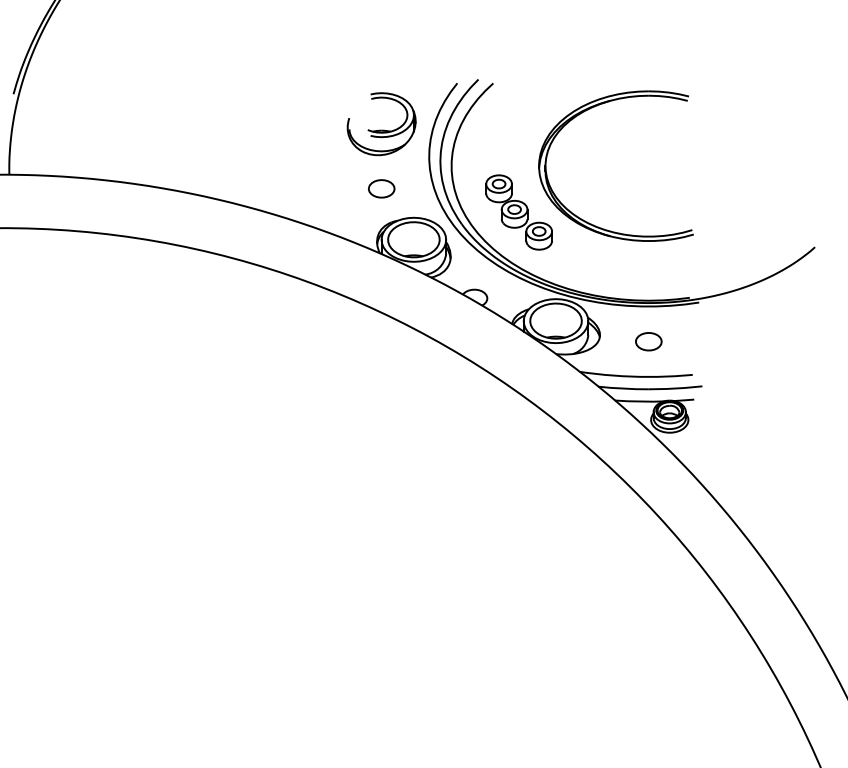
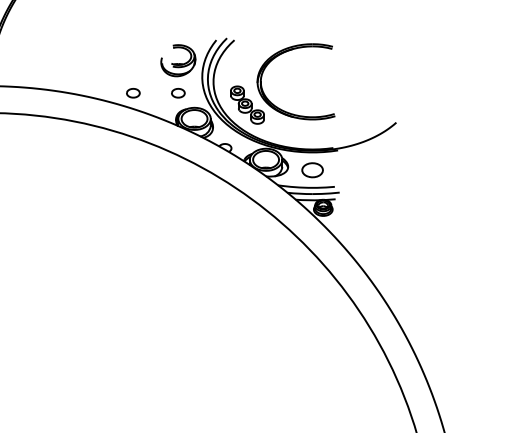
part: (292, 189) -> (133, 93), added
part: (648, 340) -> (312, 169), size x1.6

